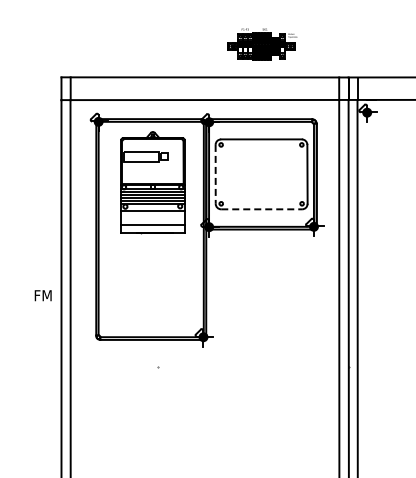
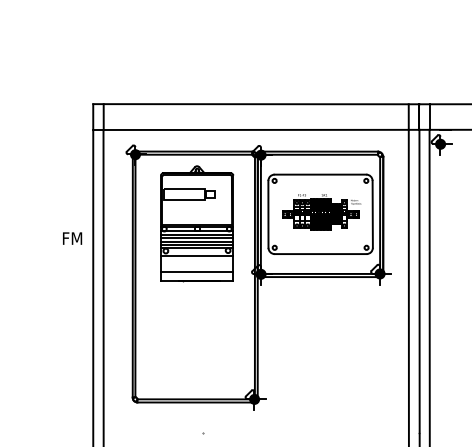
part: (262, 44) -> (321, 212), moved
line: (215, 174) -> (268, 214), dashed -> solid
line: (262, 209) -> (321, 254), dashed -> solid
text: (42, 295) -> (71, 238), moved

